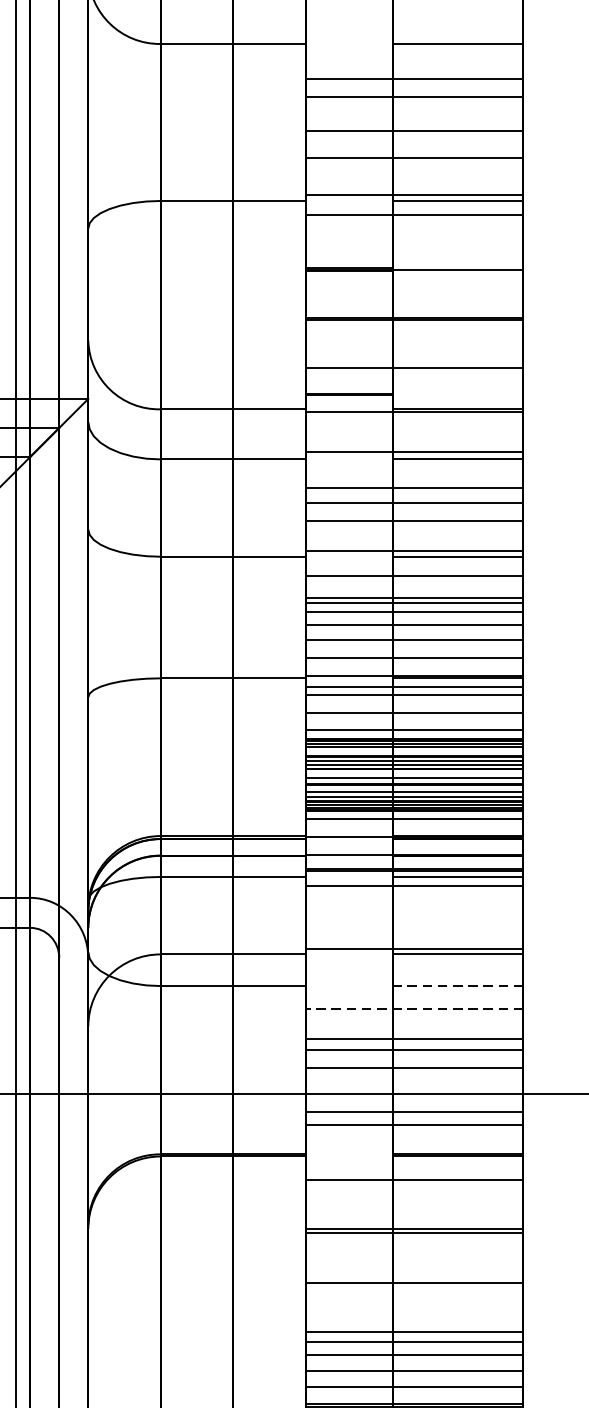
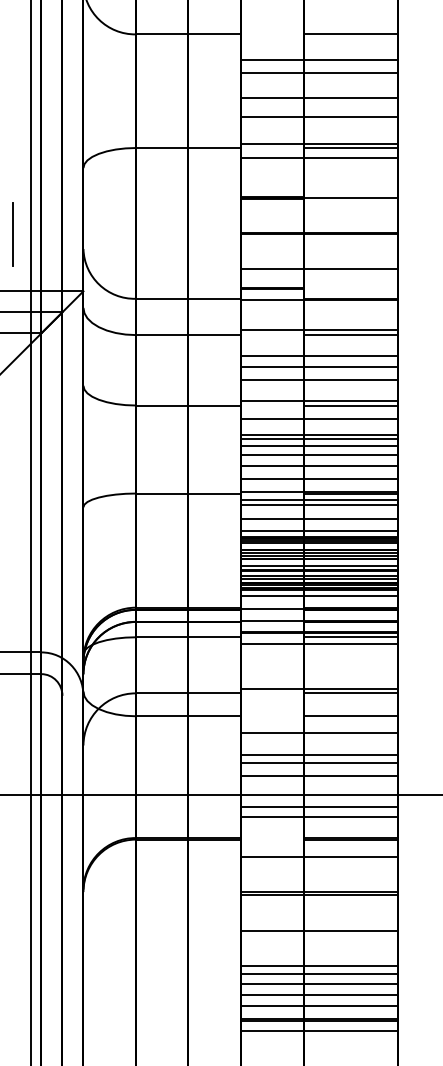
line: (457, 986) -> (350, 716), dashed -> solid
line: (414, 1009) -> (319, 733), dashed -> solid

